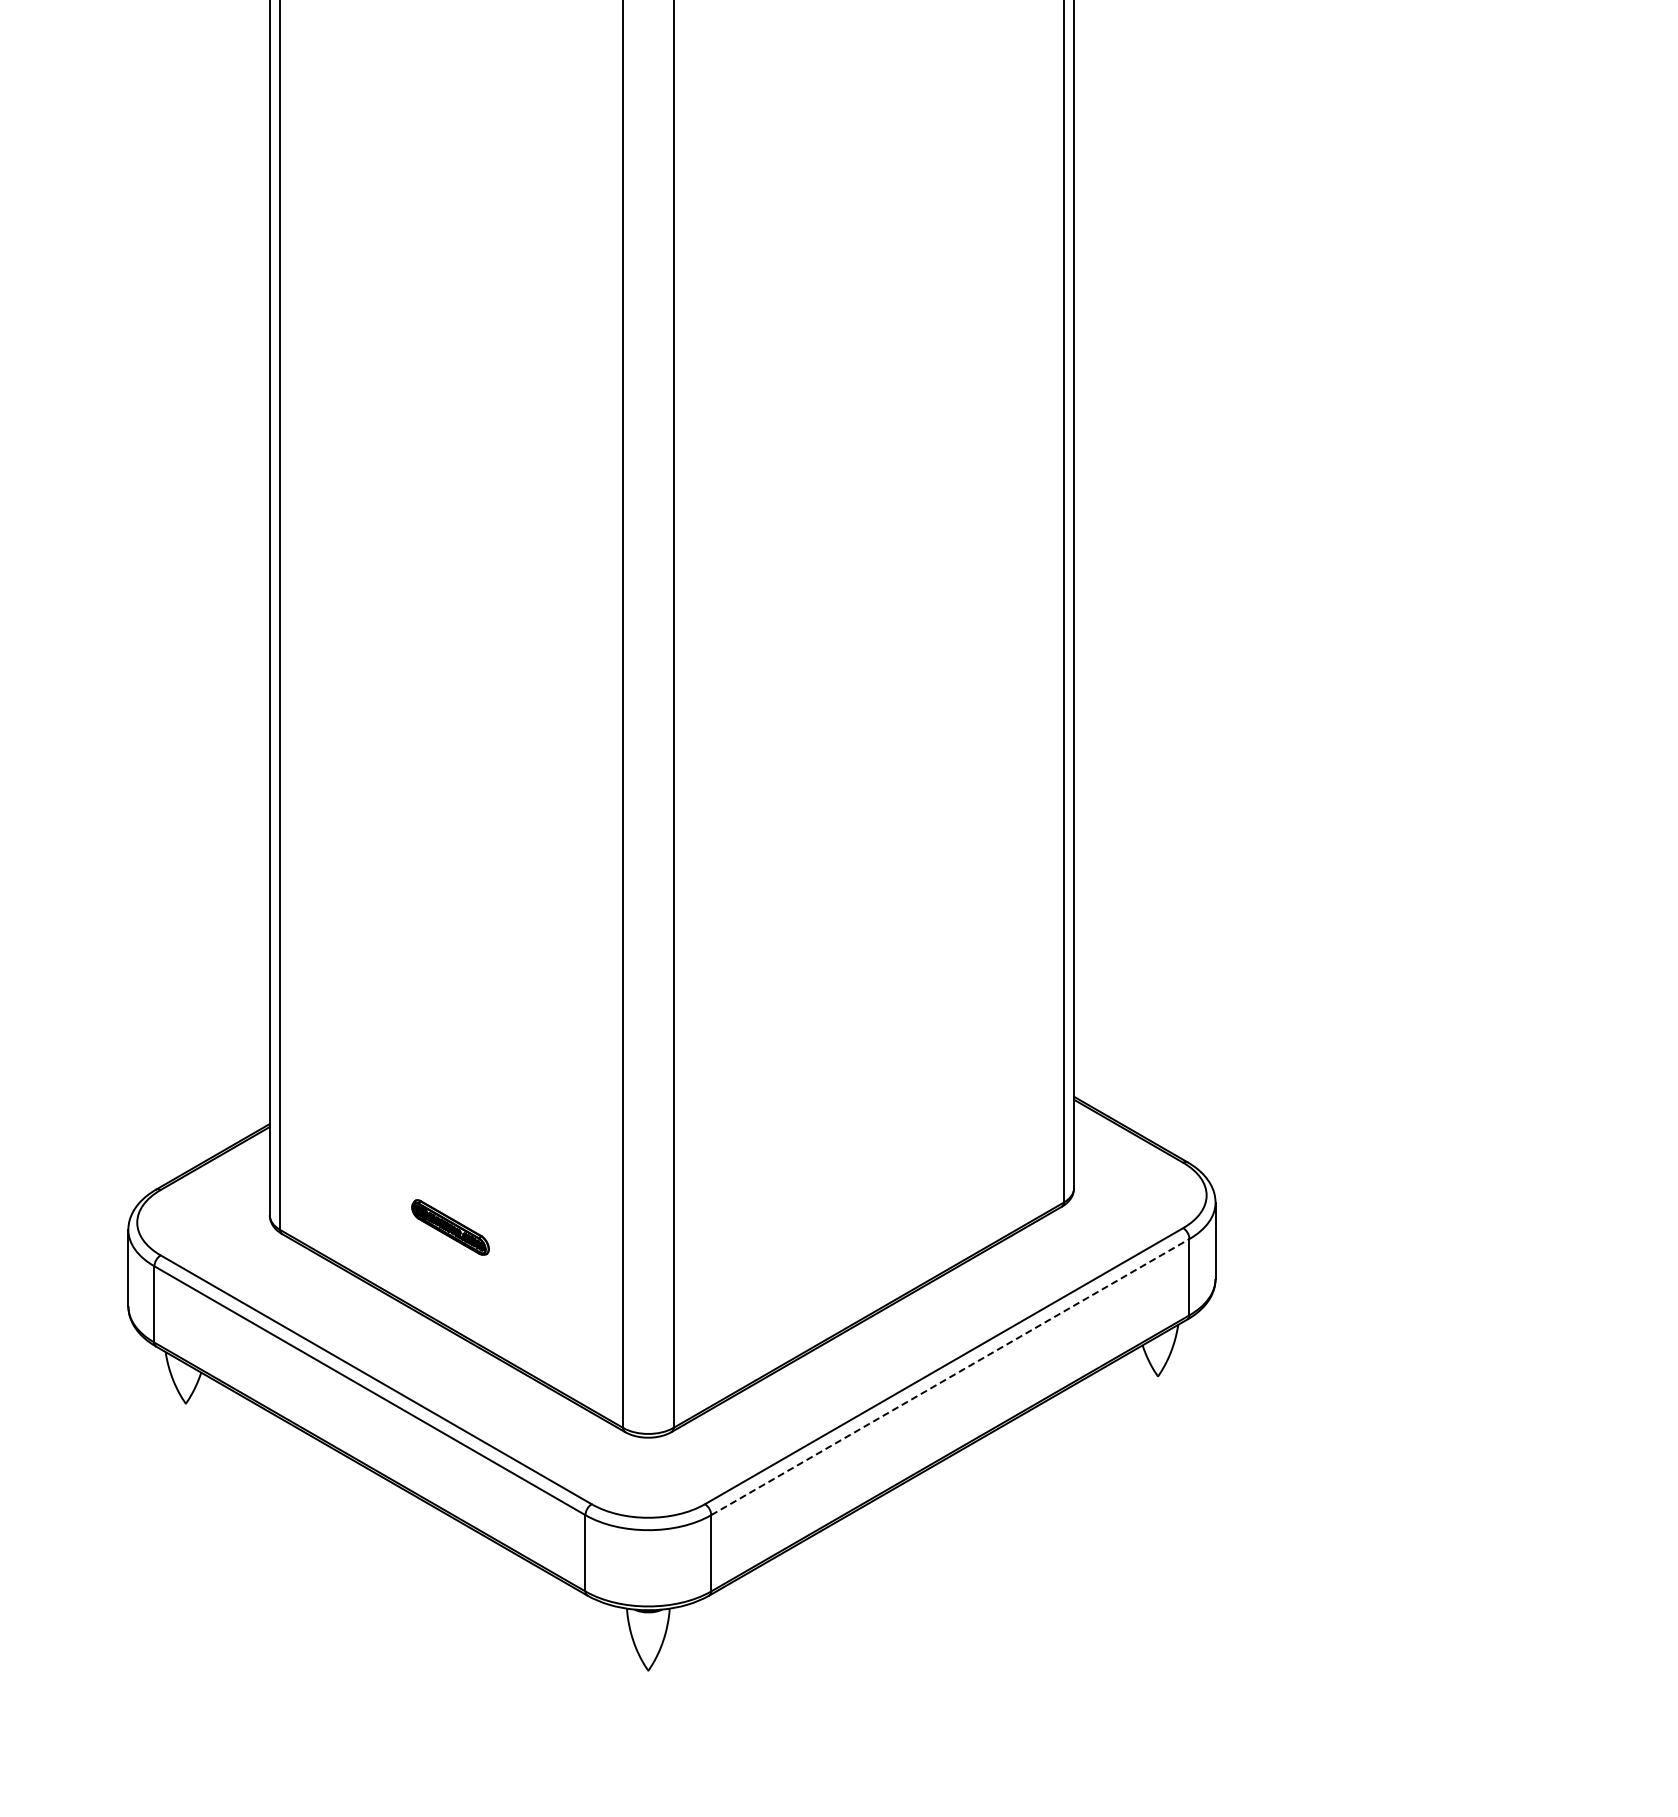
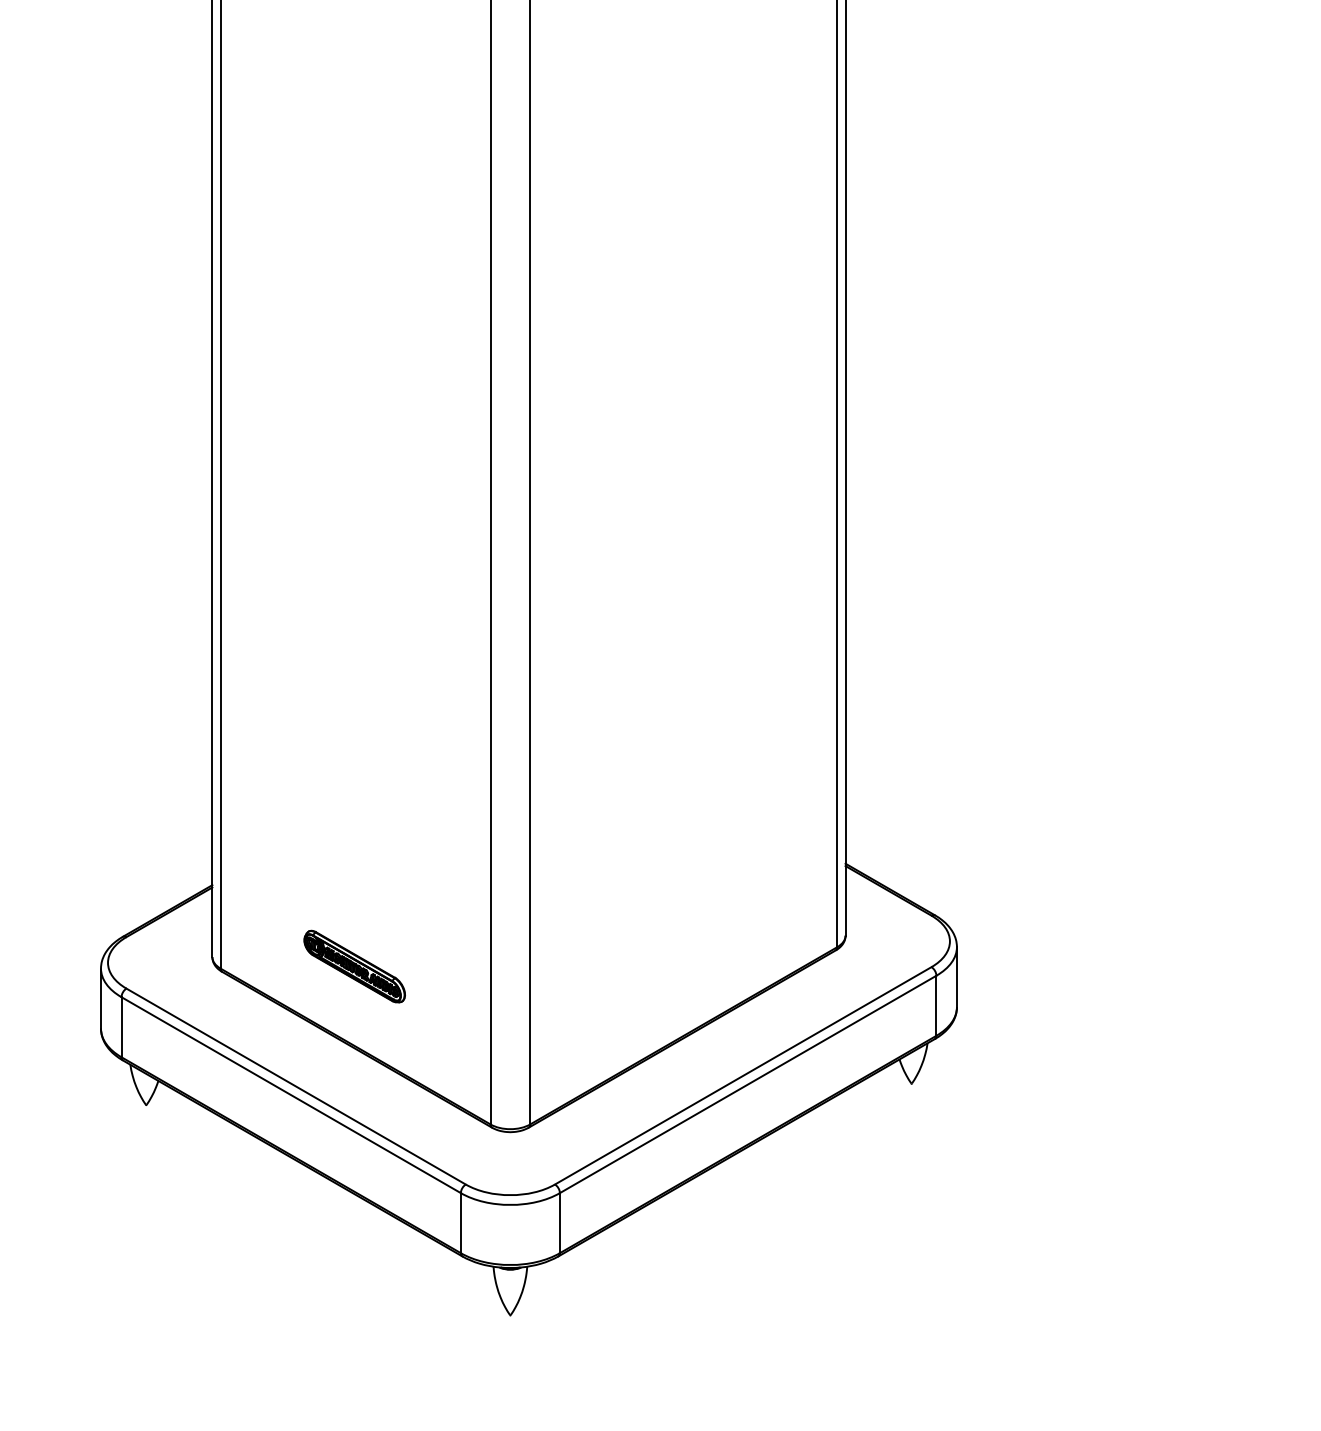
part: (450, 1227) -> (354, 966), size x1.67
line: (950, 1376) -> (748, 1083), dashed -> solid

